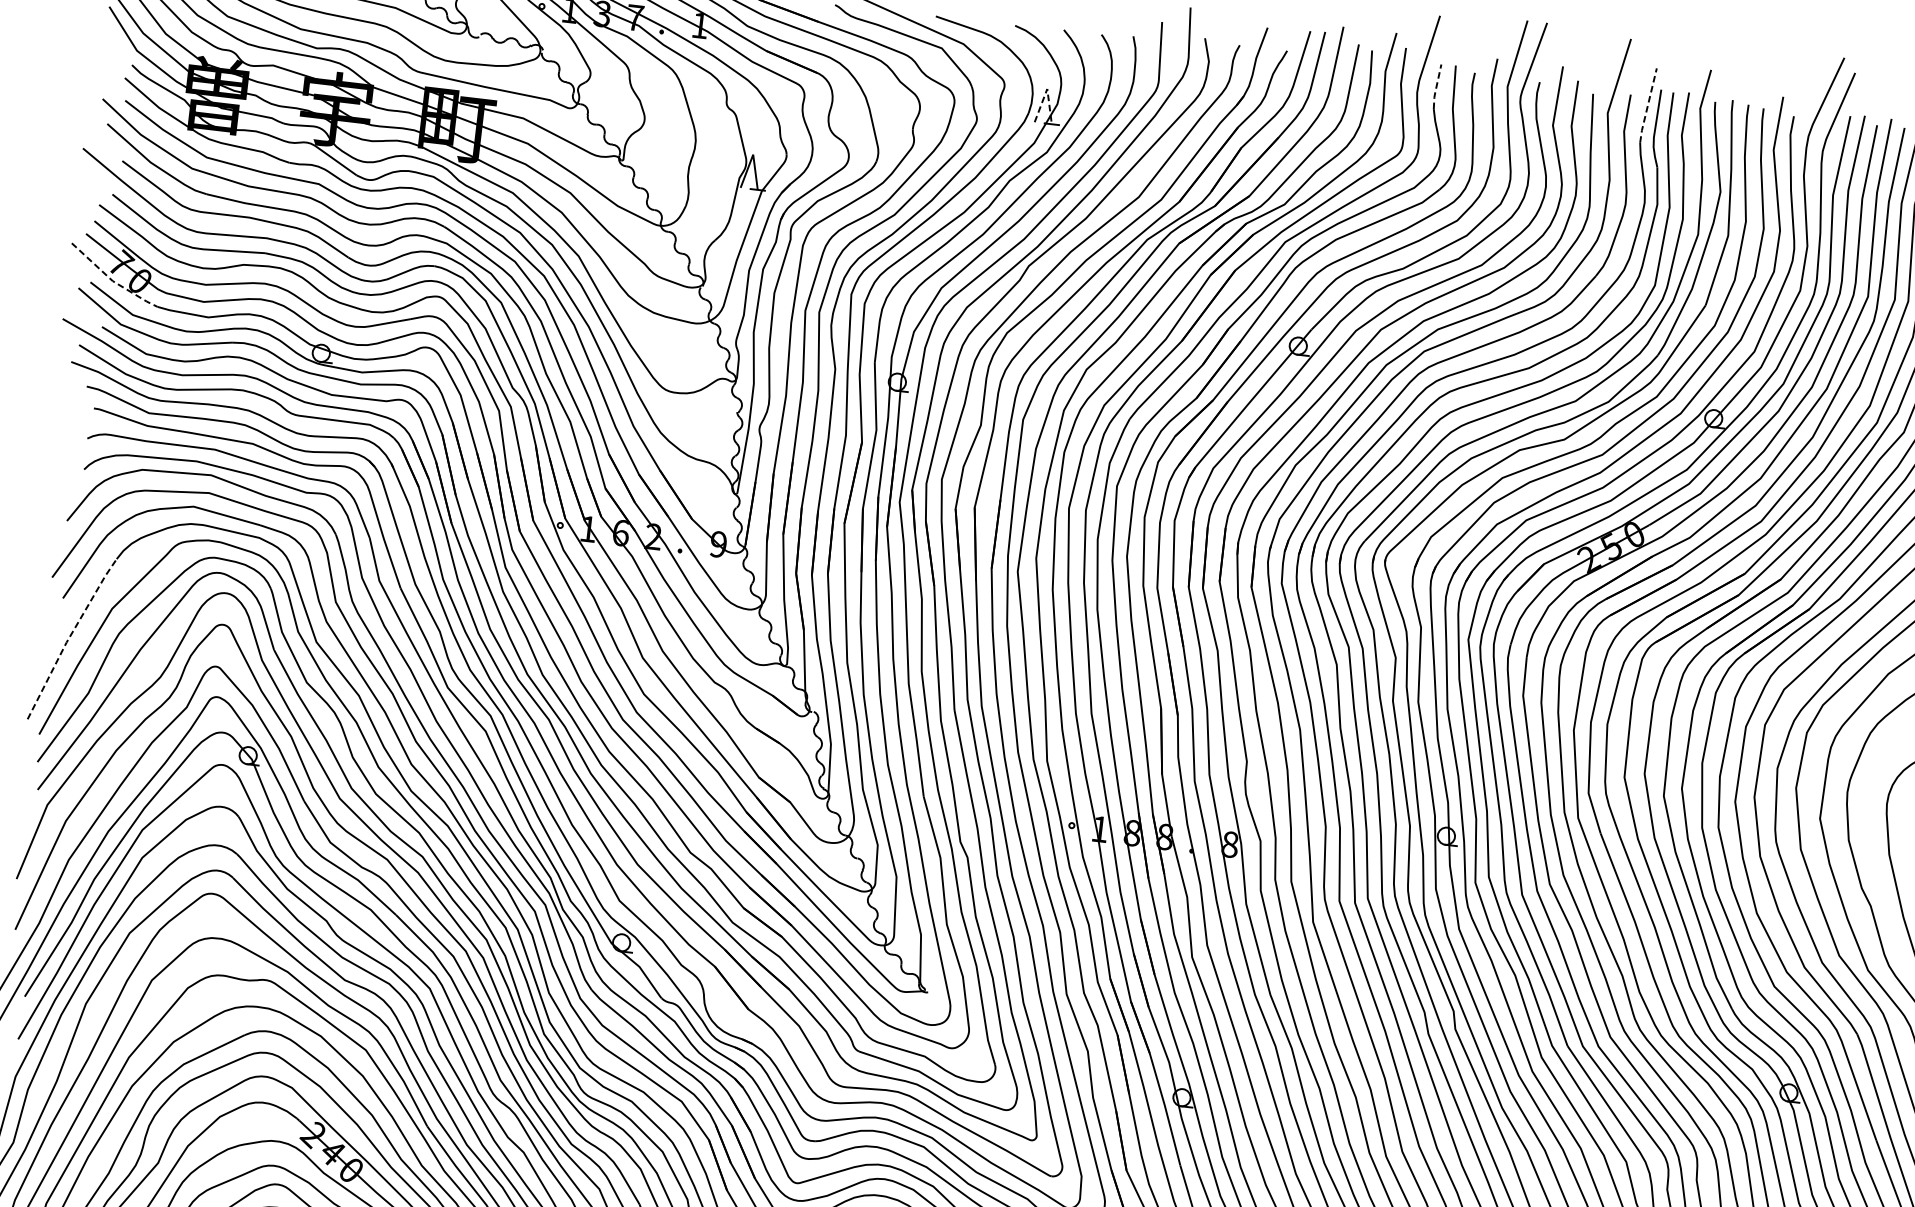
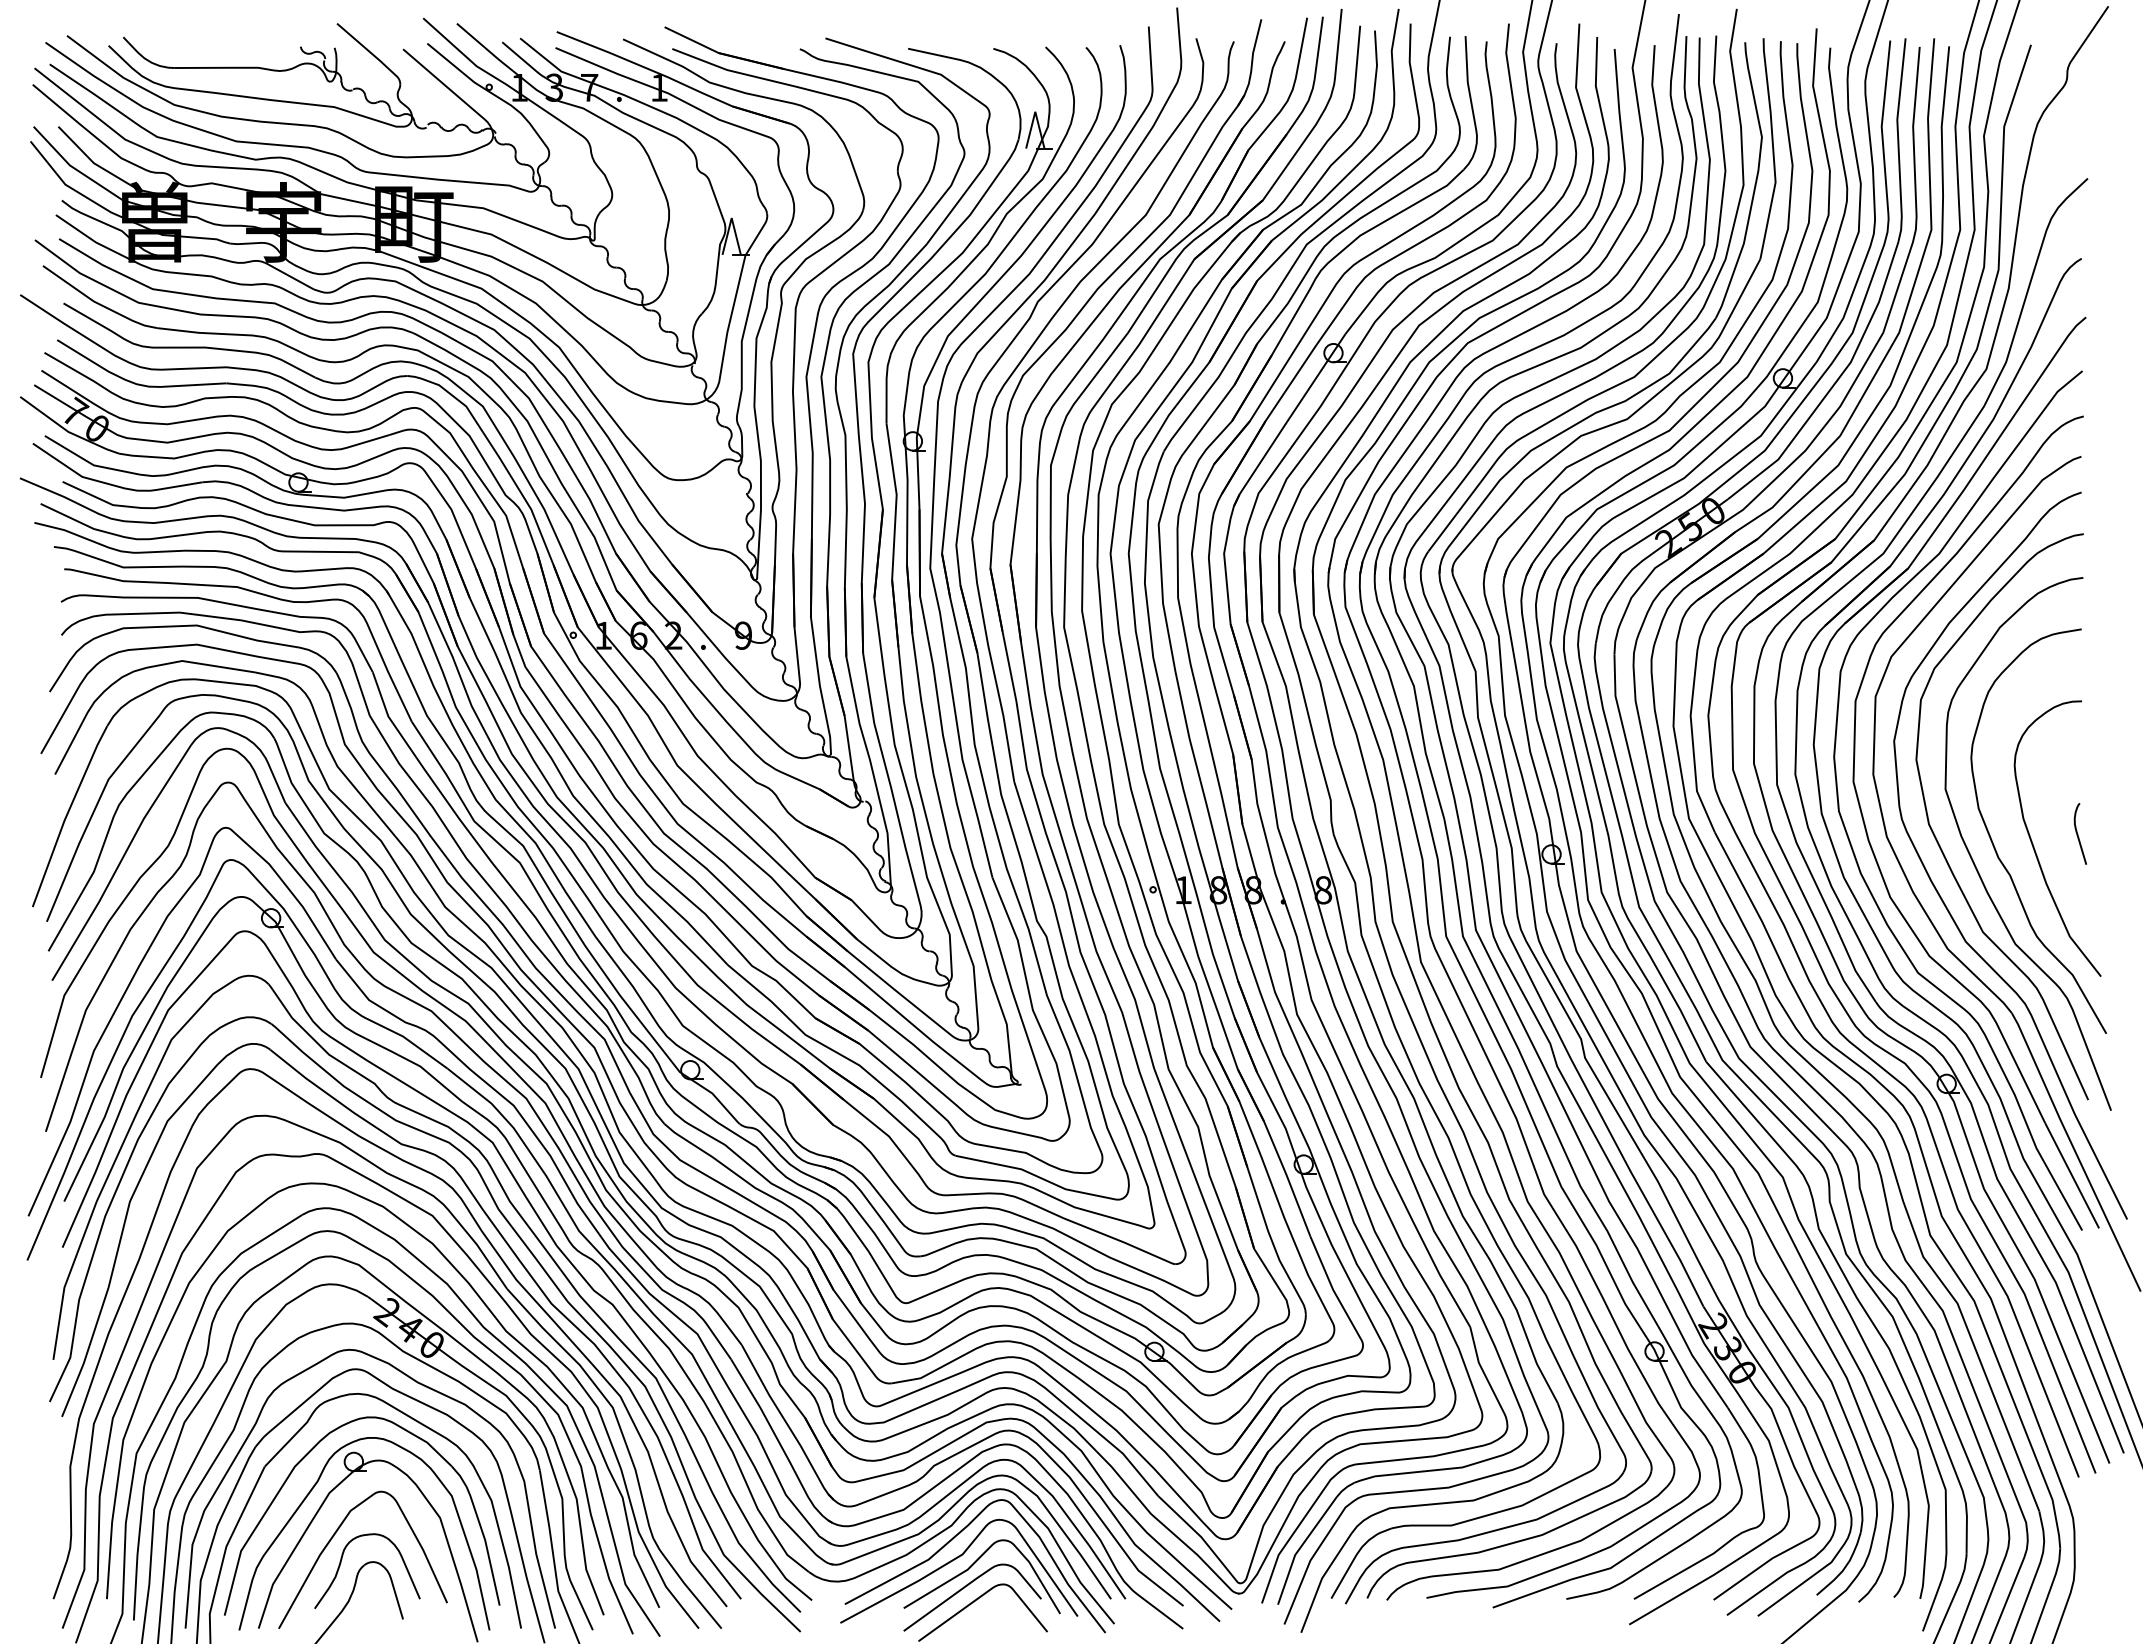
line: (1436, 87) -> (1447, 61), dashed -> solid
line: (1047, 88) -> (1035, 111), dashed -> solid
line: (1648, 105) -> (1674, 54), dashed -> solid
line: (111, 280) -> (67, 431), dashed -> solid
line: (70, 636) -> (67, 814), dashed -> solid

